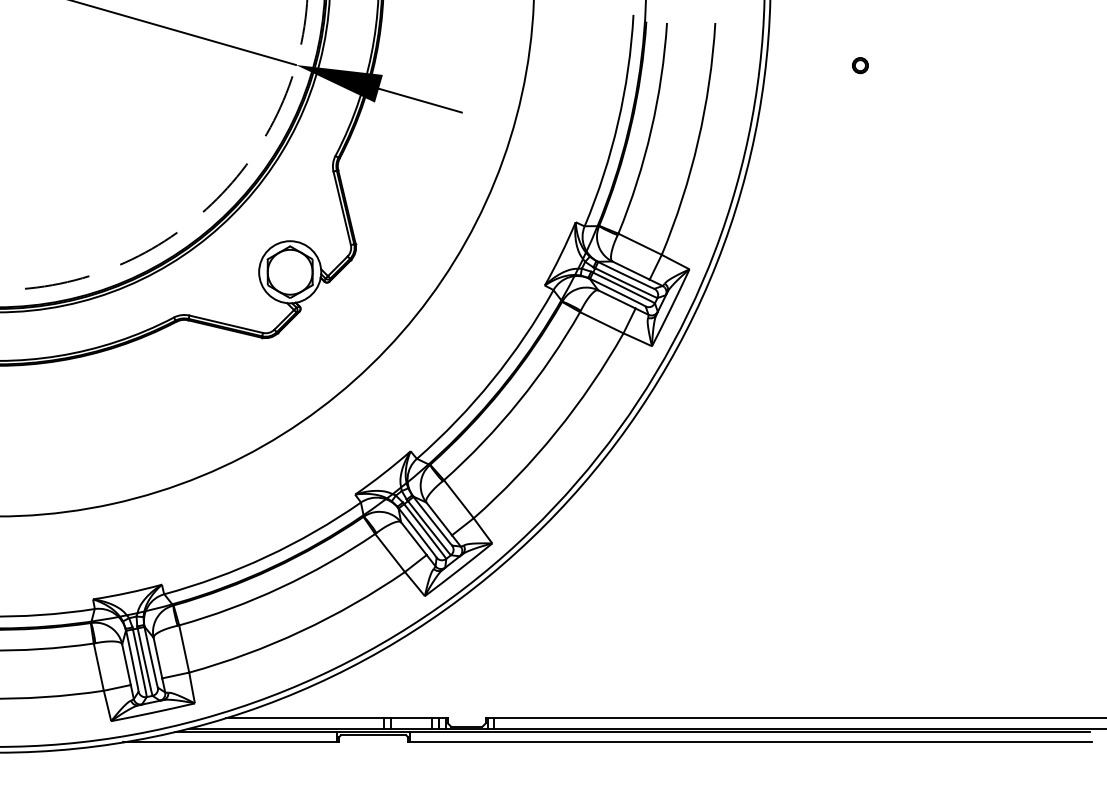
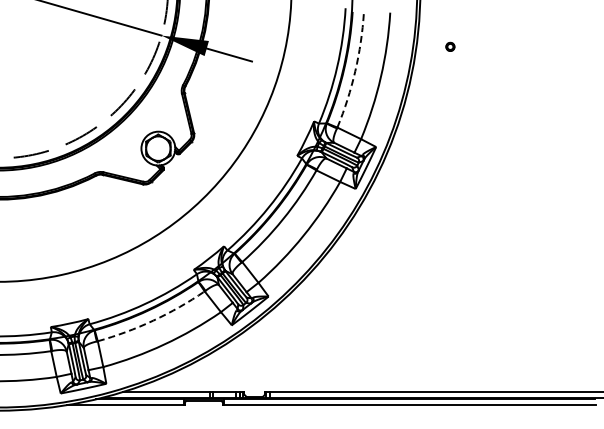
part: (860, 64) -> (450, 46), moved
arc: (651, 130) -> (355, 71), solid -> dashed
arc: (281, 587) -> (153, 320), solid -> dashed

